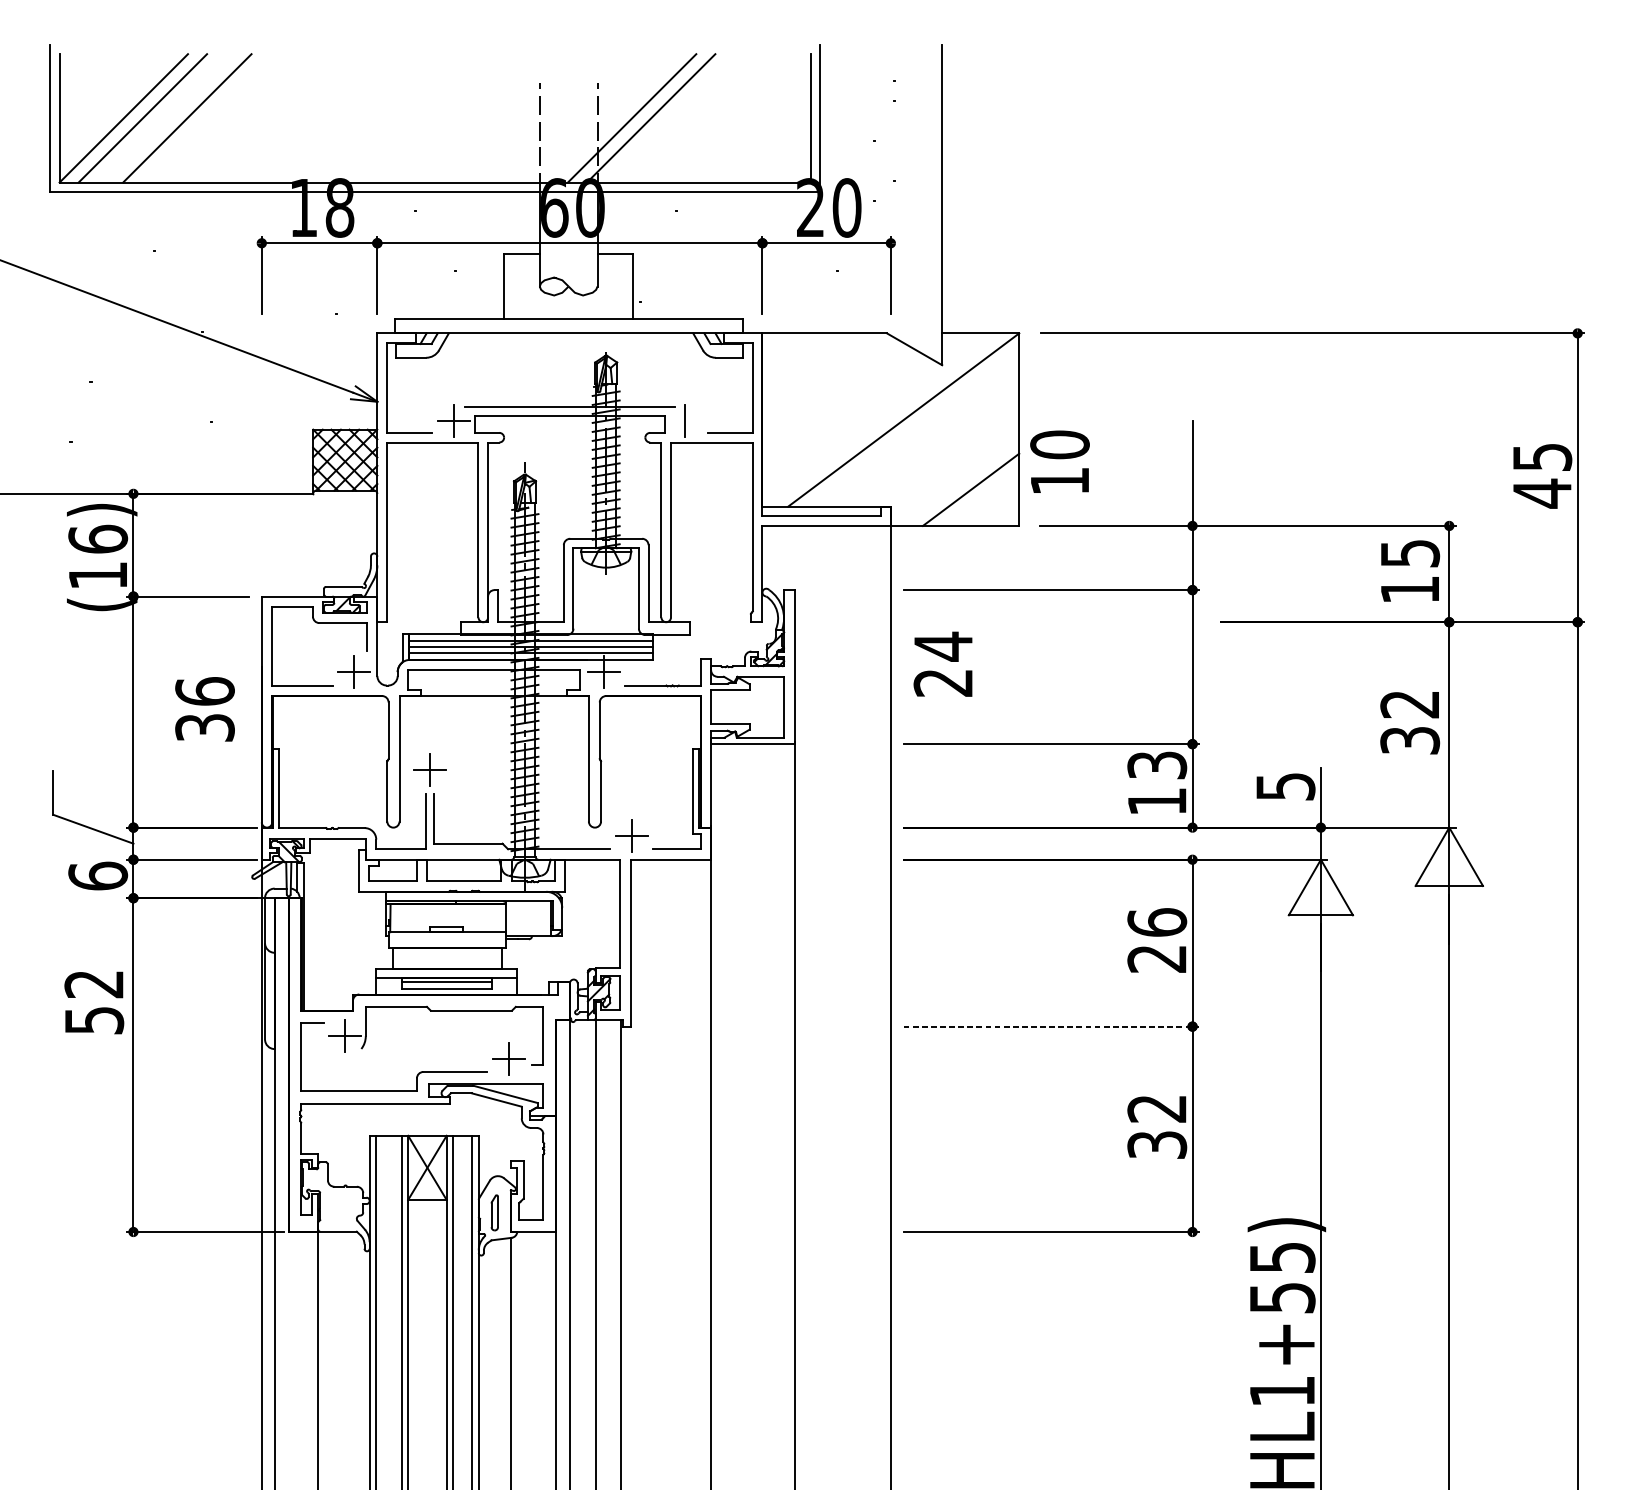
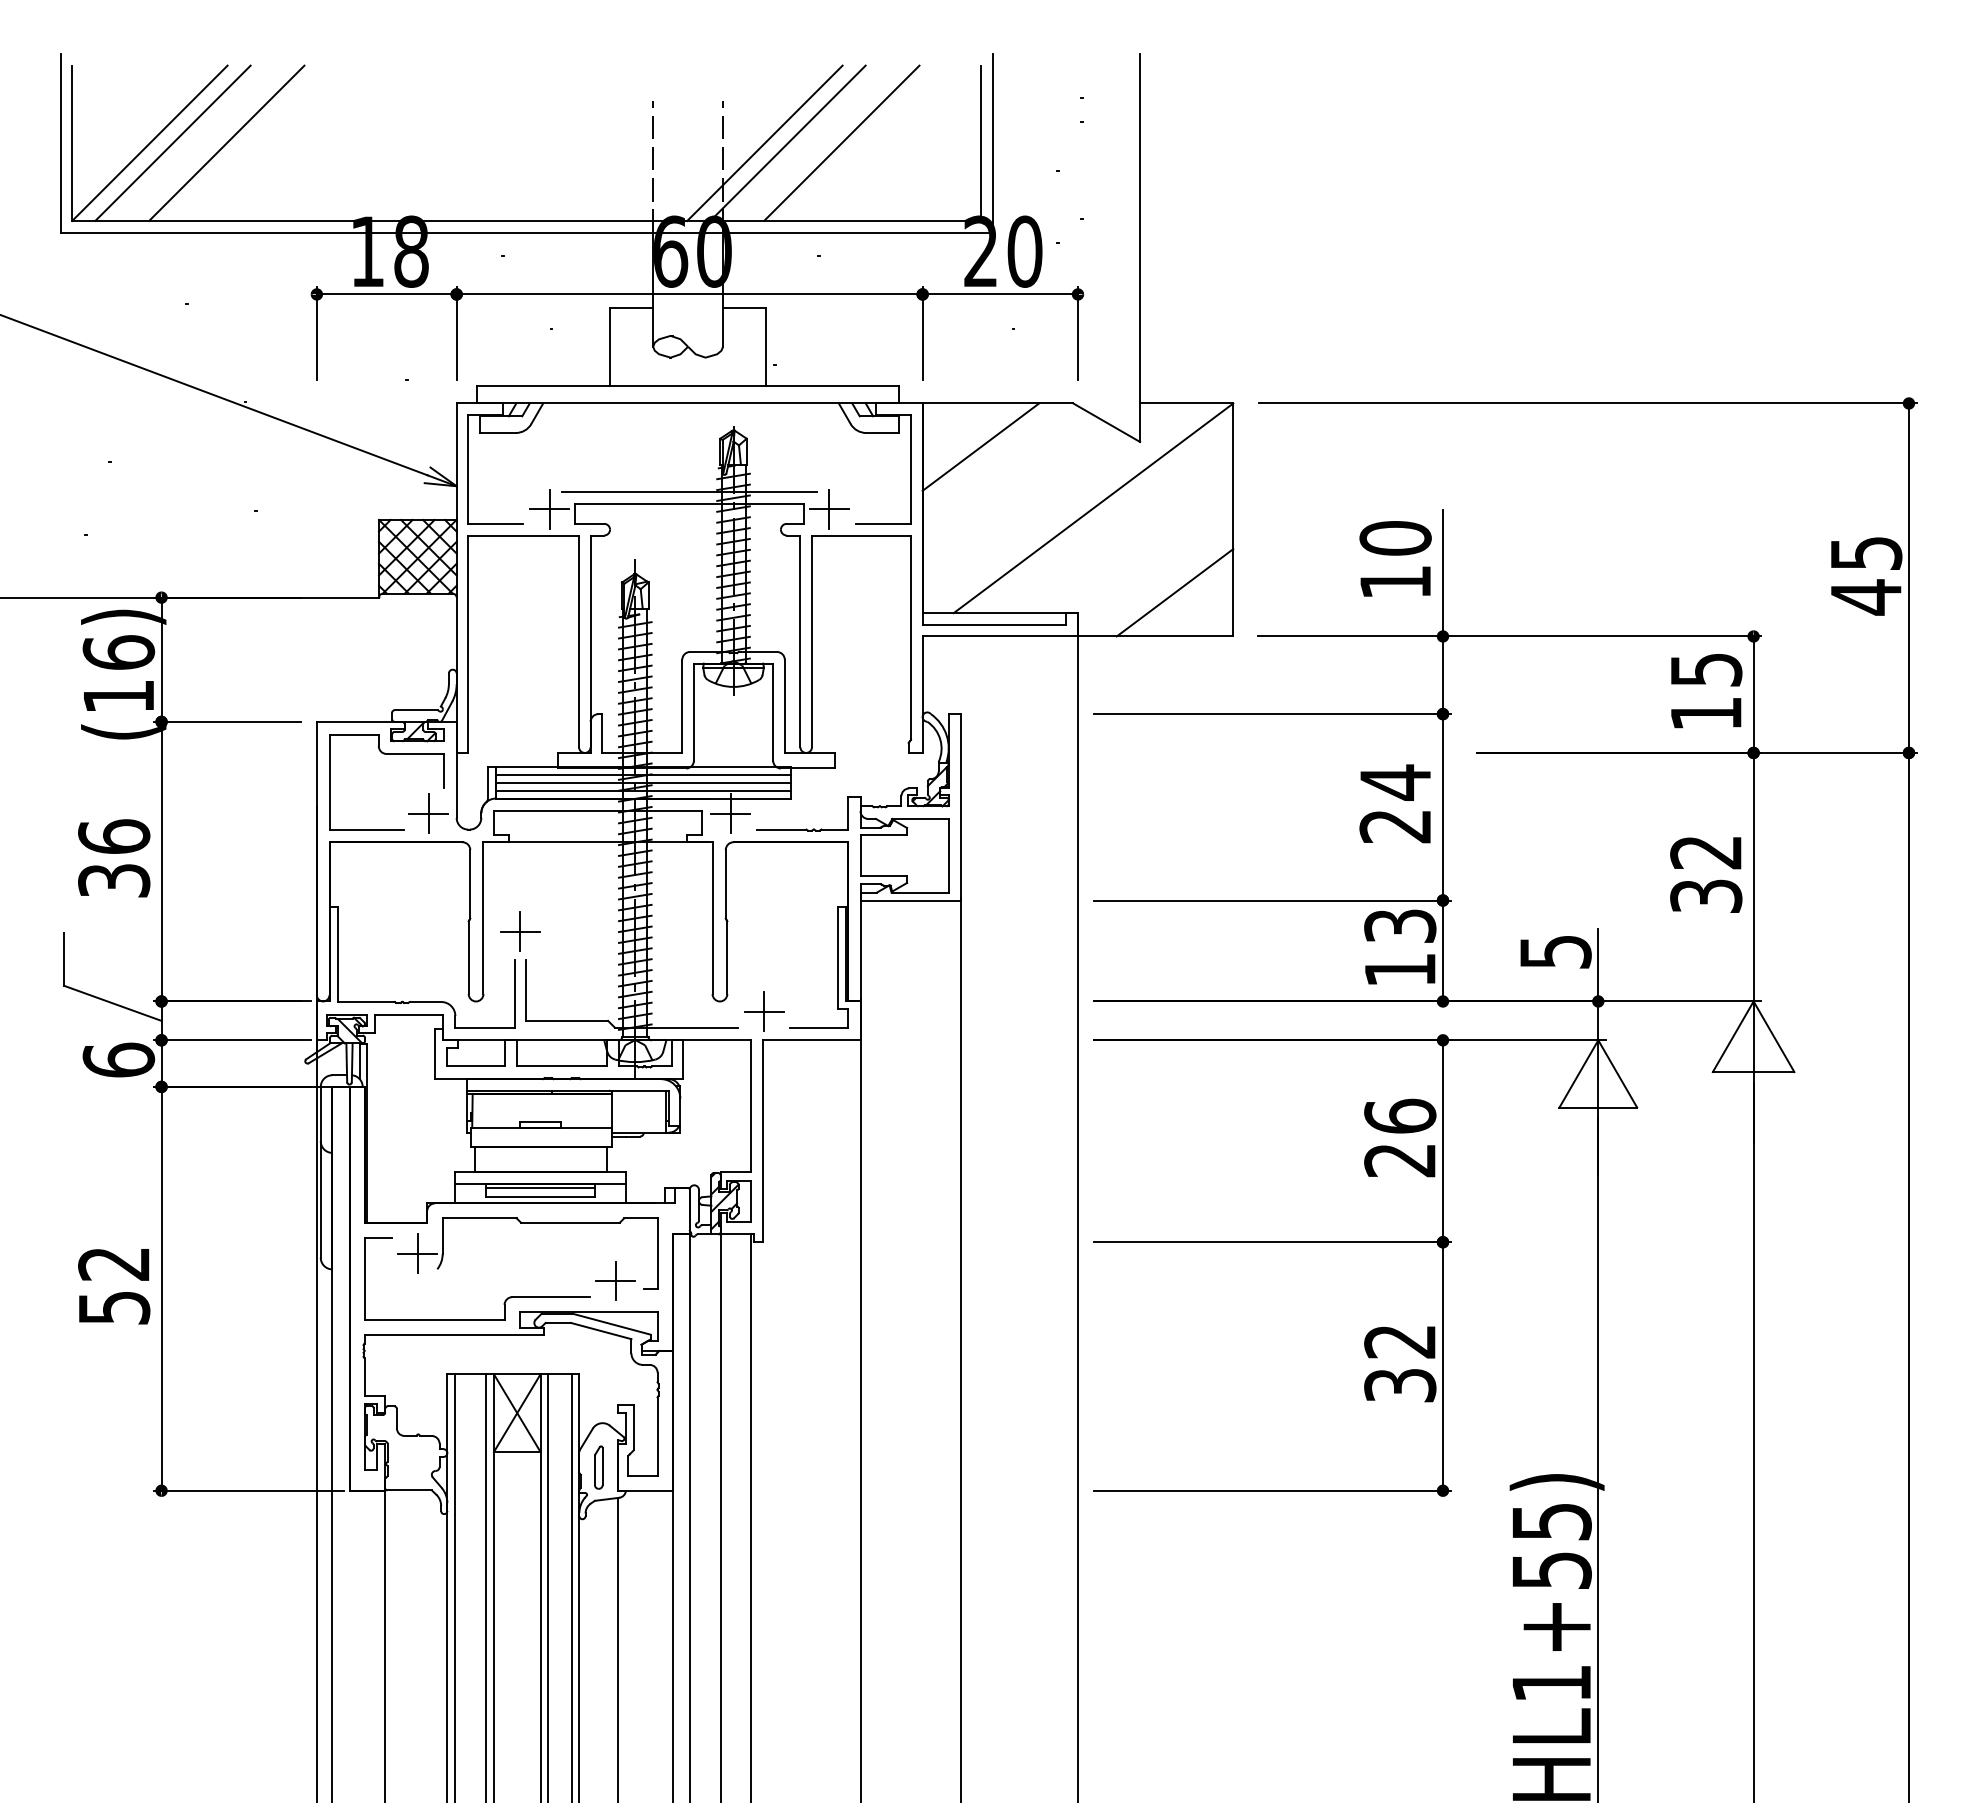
line: (695, 117) -> (841, 142), added
line: (810, 368) -> (980, 446), added
line: (685, 421) -> (829, 509), added
text: (1059, 461) -> (1395, 558), moved
text: (942, 664) -> (1394, 803), moved
text: (205, 709) -> (114, 858), moved
text: (94, 1002) -> (114, 1286), moved
line: (1051, 1026) -> (1272, 1242), dashed -> solid

